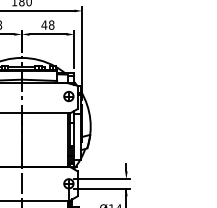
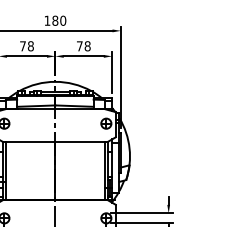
text: (44, 25) -> (79, 46), 48 -> 78

